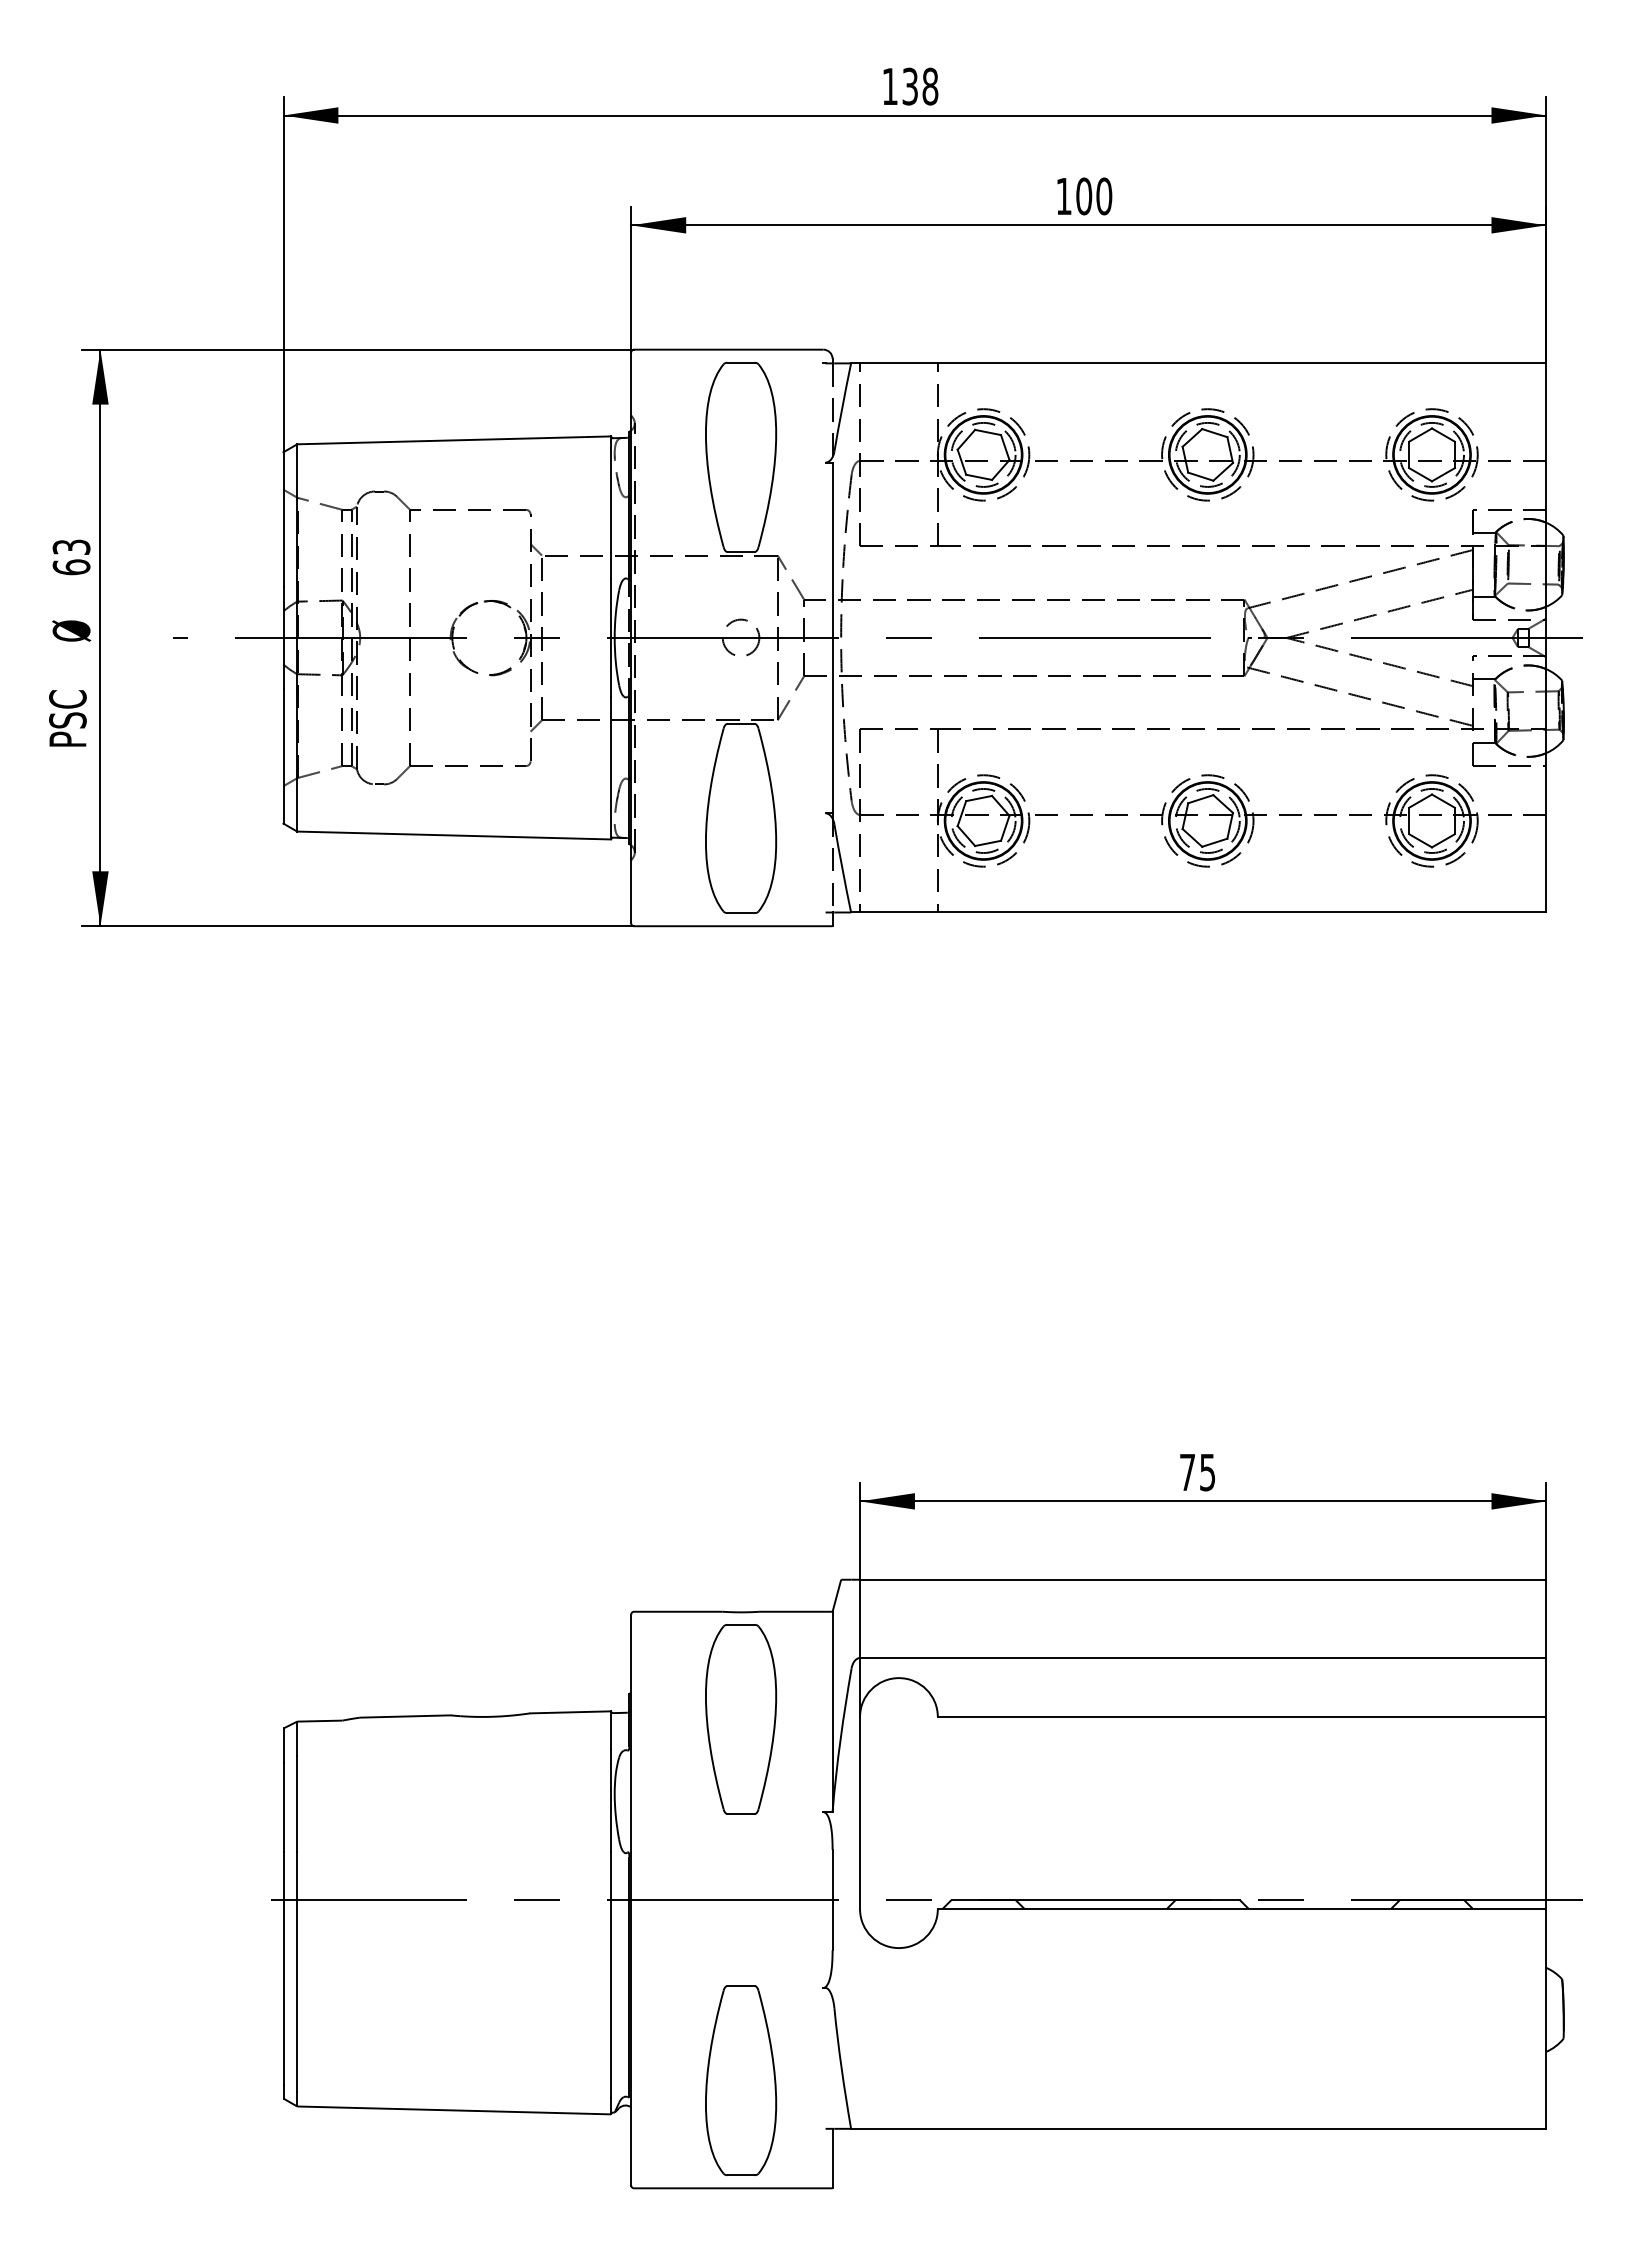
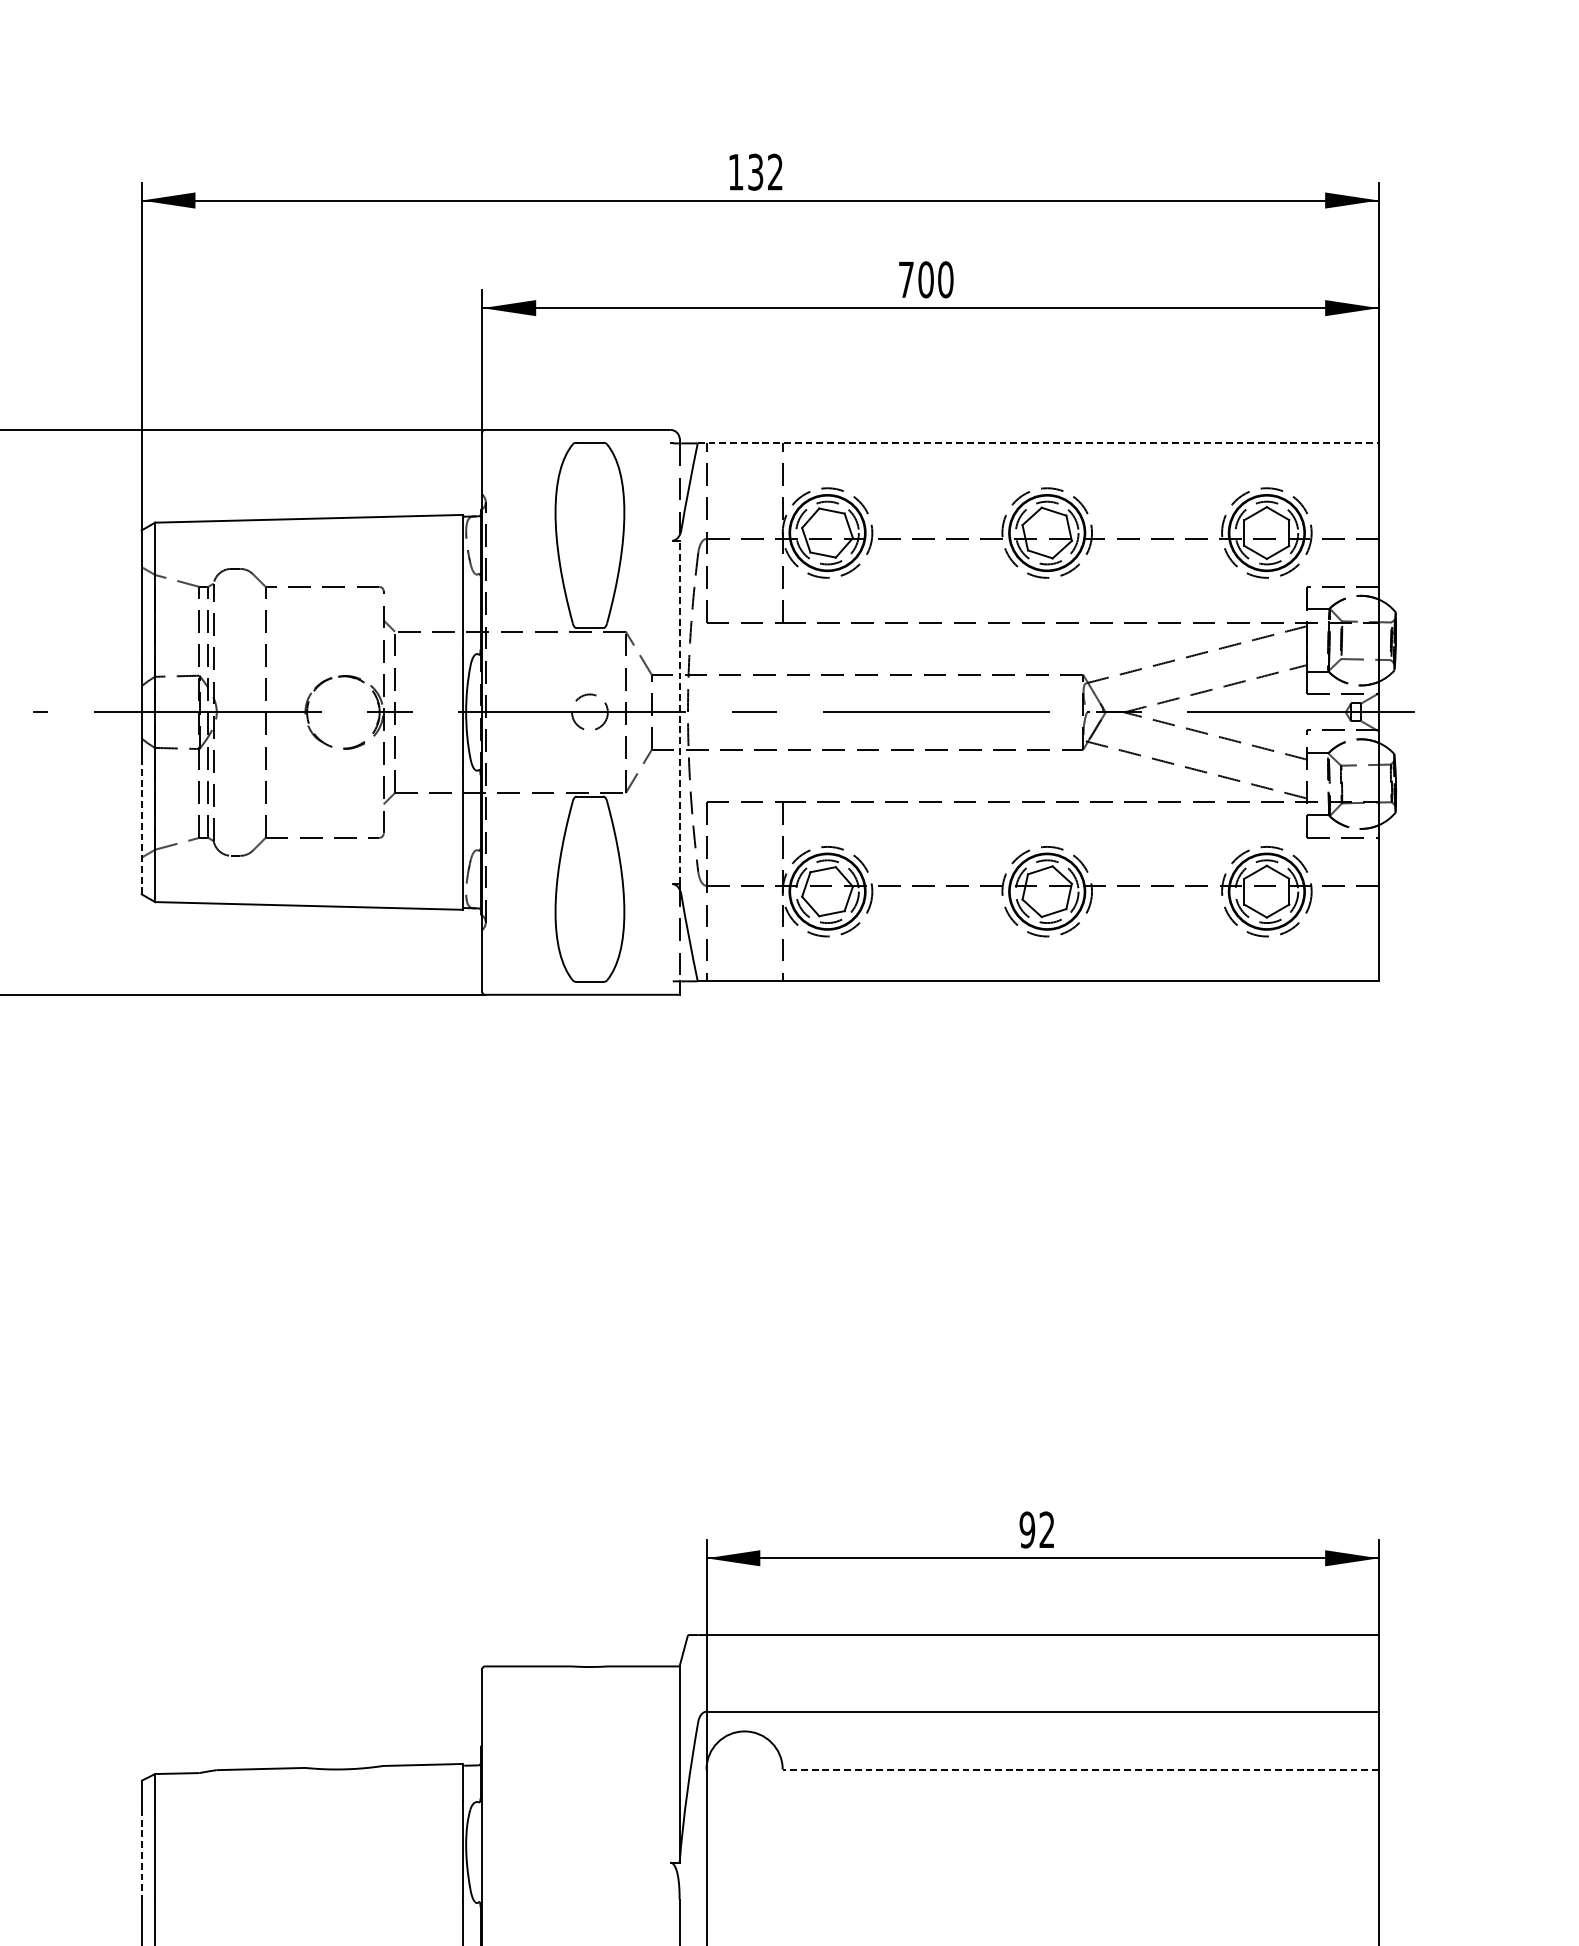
text: (930, 86) -> (775, 172), 138 -> 132
text: (1063, 196) -> (905, 279), 100 -> 700
line: (1198, 363) -> (1038, 443), solid -> dashed
line: (832, 637) -> (679, 711), solid -> dashed
line: (283, 756) -> (141, 828), solid -> dashed
text: (1196, 1472) -> (1036, 1529), 75 -> 92
line: (1241, 1717) -> (1080, 1770), solid -> dashed
part: (741, 1719) -> (590, 1771), removed
line: (283, 1807) -> (141, 1858), solid -> dashed

